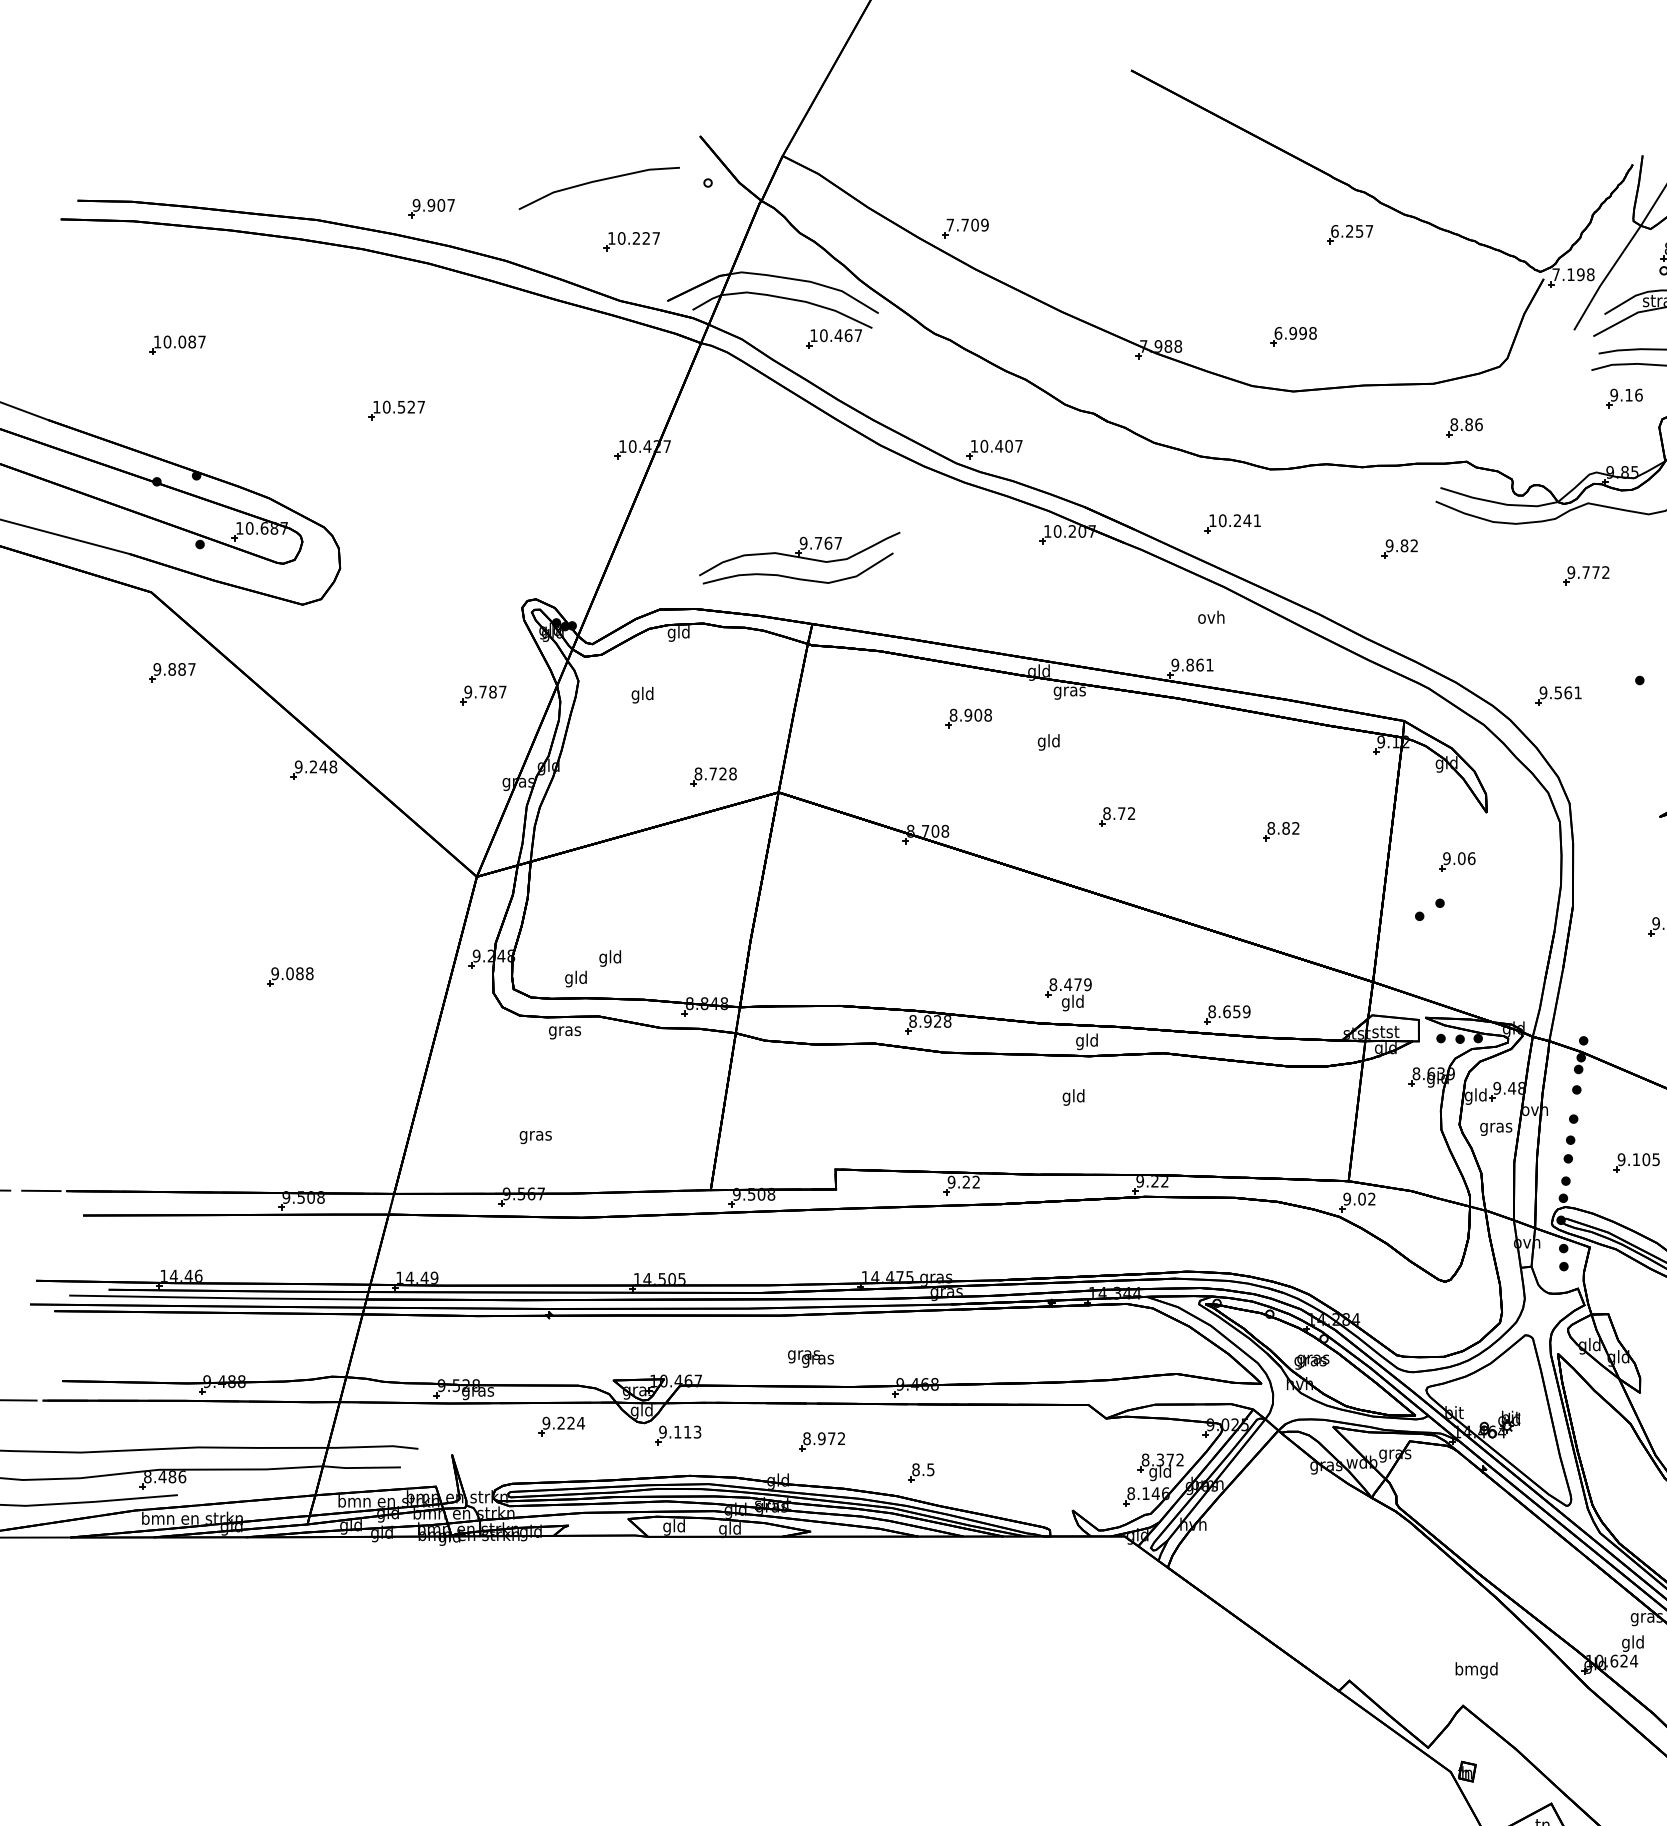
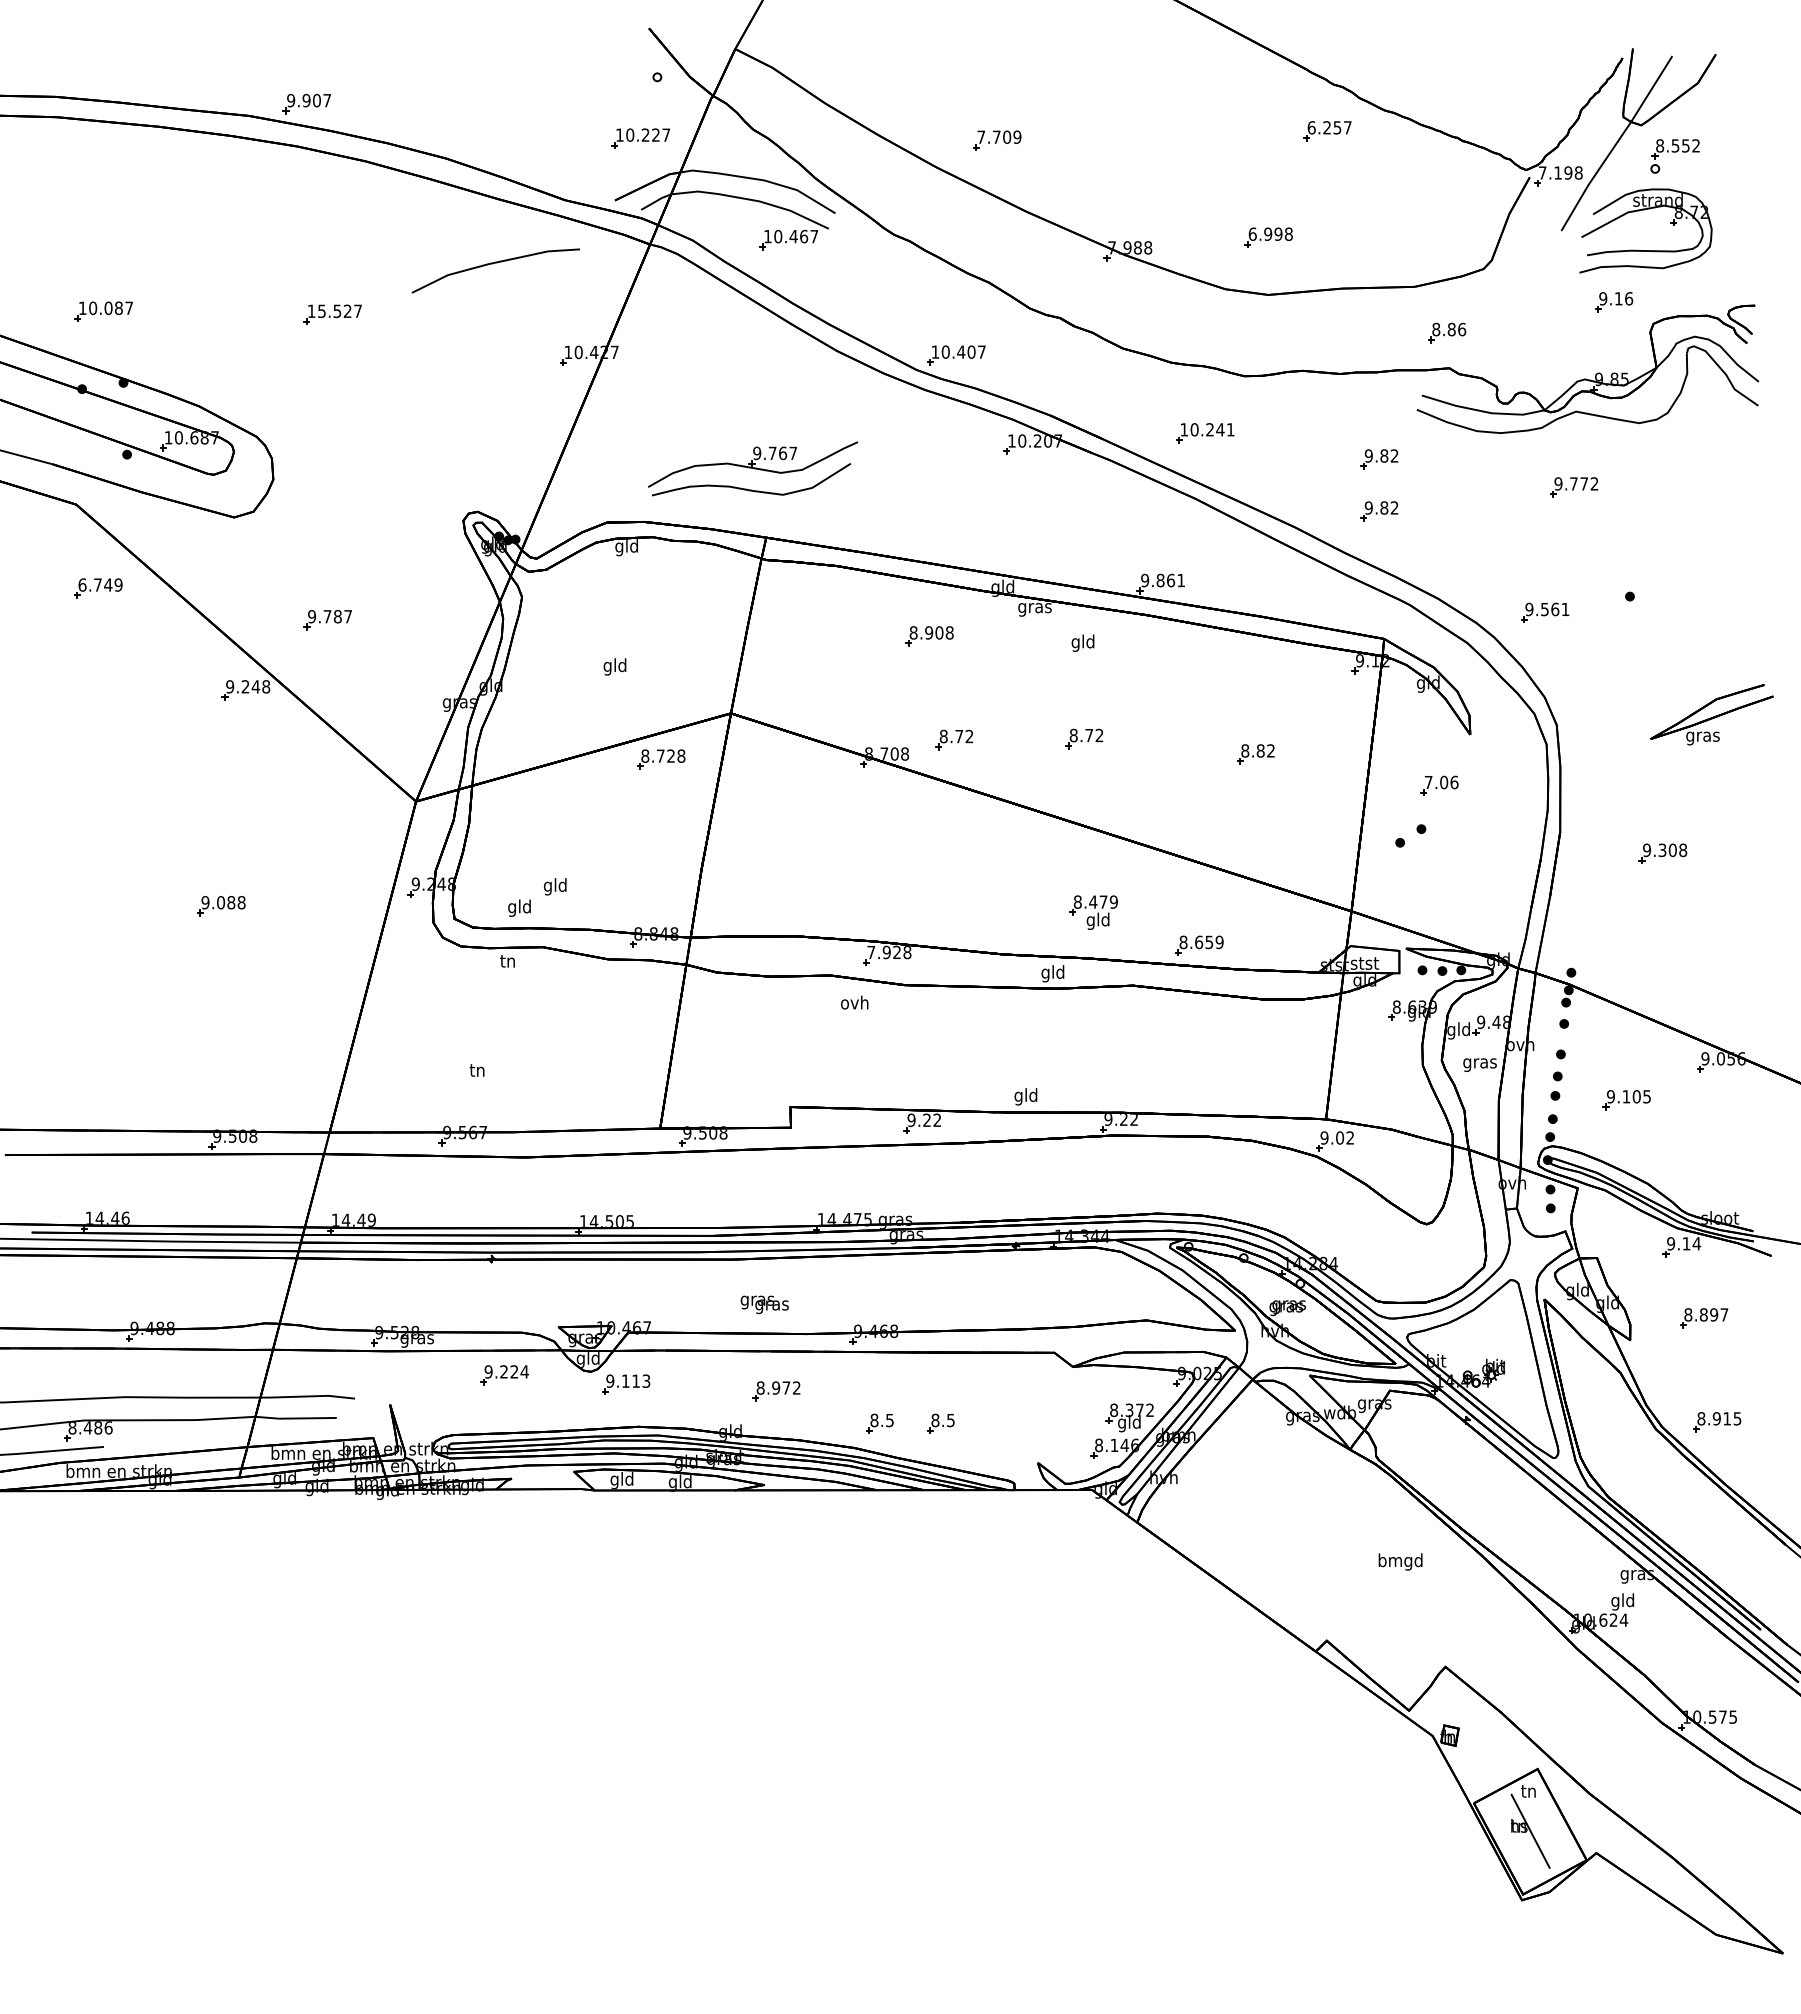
line: (596, 182) -> (492, 264), moved
part: (431, 208) -> (306, 103), moved
part: (965, 228) -> (997, 140), moved
part: (631, 241) -> (640, 138), moved
part: (177, 345) -> (103, 311), moved
text: (386, 407) -> (321, 311), 10.527 -> 15.527
part: (1399, 598) -> (1379, 511), added
text: (1211, 617) -> (854, 1002), moved
text: (174, 668) -> (100, 584), 9.887 -> 6.749
text: (642, 694) -> (614, 666), moved
part: (483, 695) -> (327, 620), moved
text: (1048, 741) -> (1082, 642), moved
part: (713, 777) -> (661, 759), moved
part: (992, 817) -> (954, 739), added
text: (1446, 858) -> (1428, 782), 9.06 -> 7.06
part: (1068, 994) -> (1093, 912), moved
text: (913, 1021) -> (871, 952), 8.928 -> 7.928
text: (564, 1032) -> (507, 963), gras -> tn
text: (1073, 1097) -> (1025, 1096), moved
text: (535, 1136) -> (477, 1072), gras -> tn
part: (979, 1472) -> (940, 1423), added
text: (1476, 1670) -> (1400, 1561), moved

